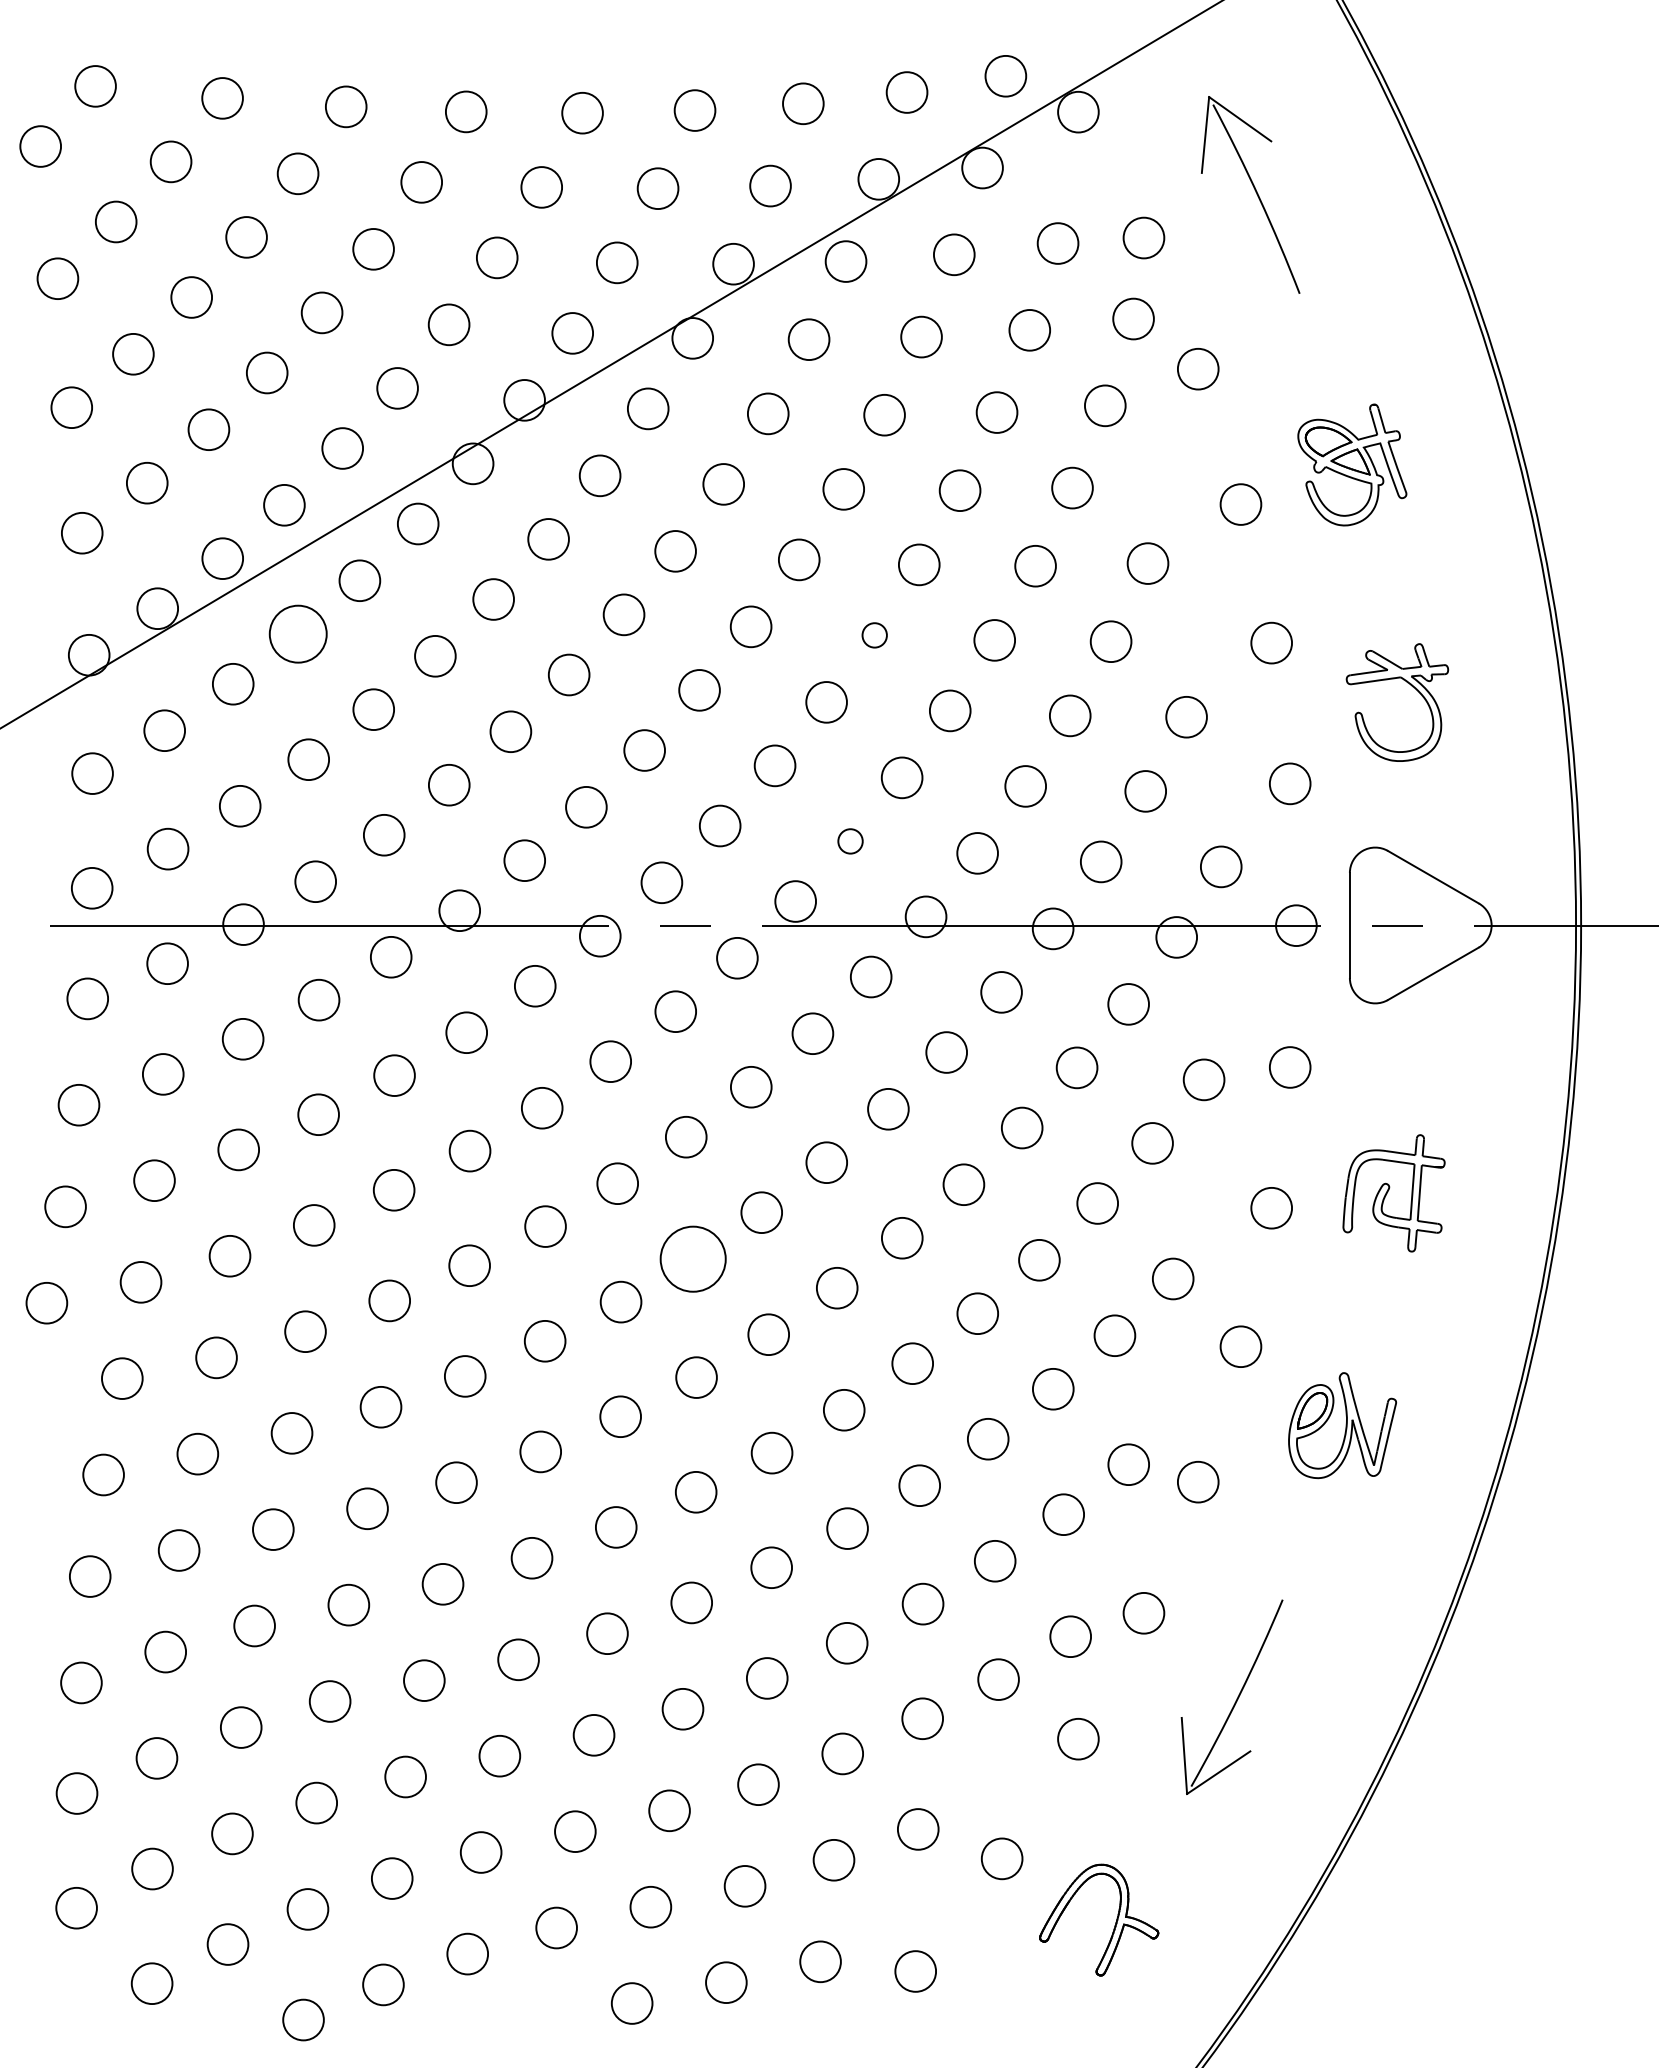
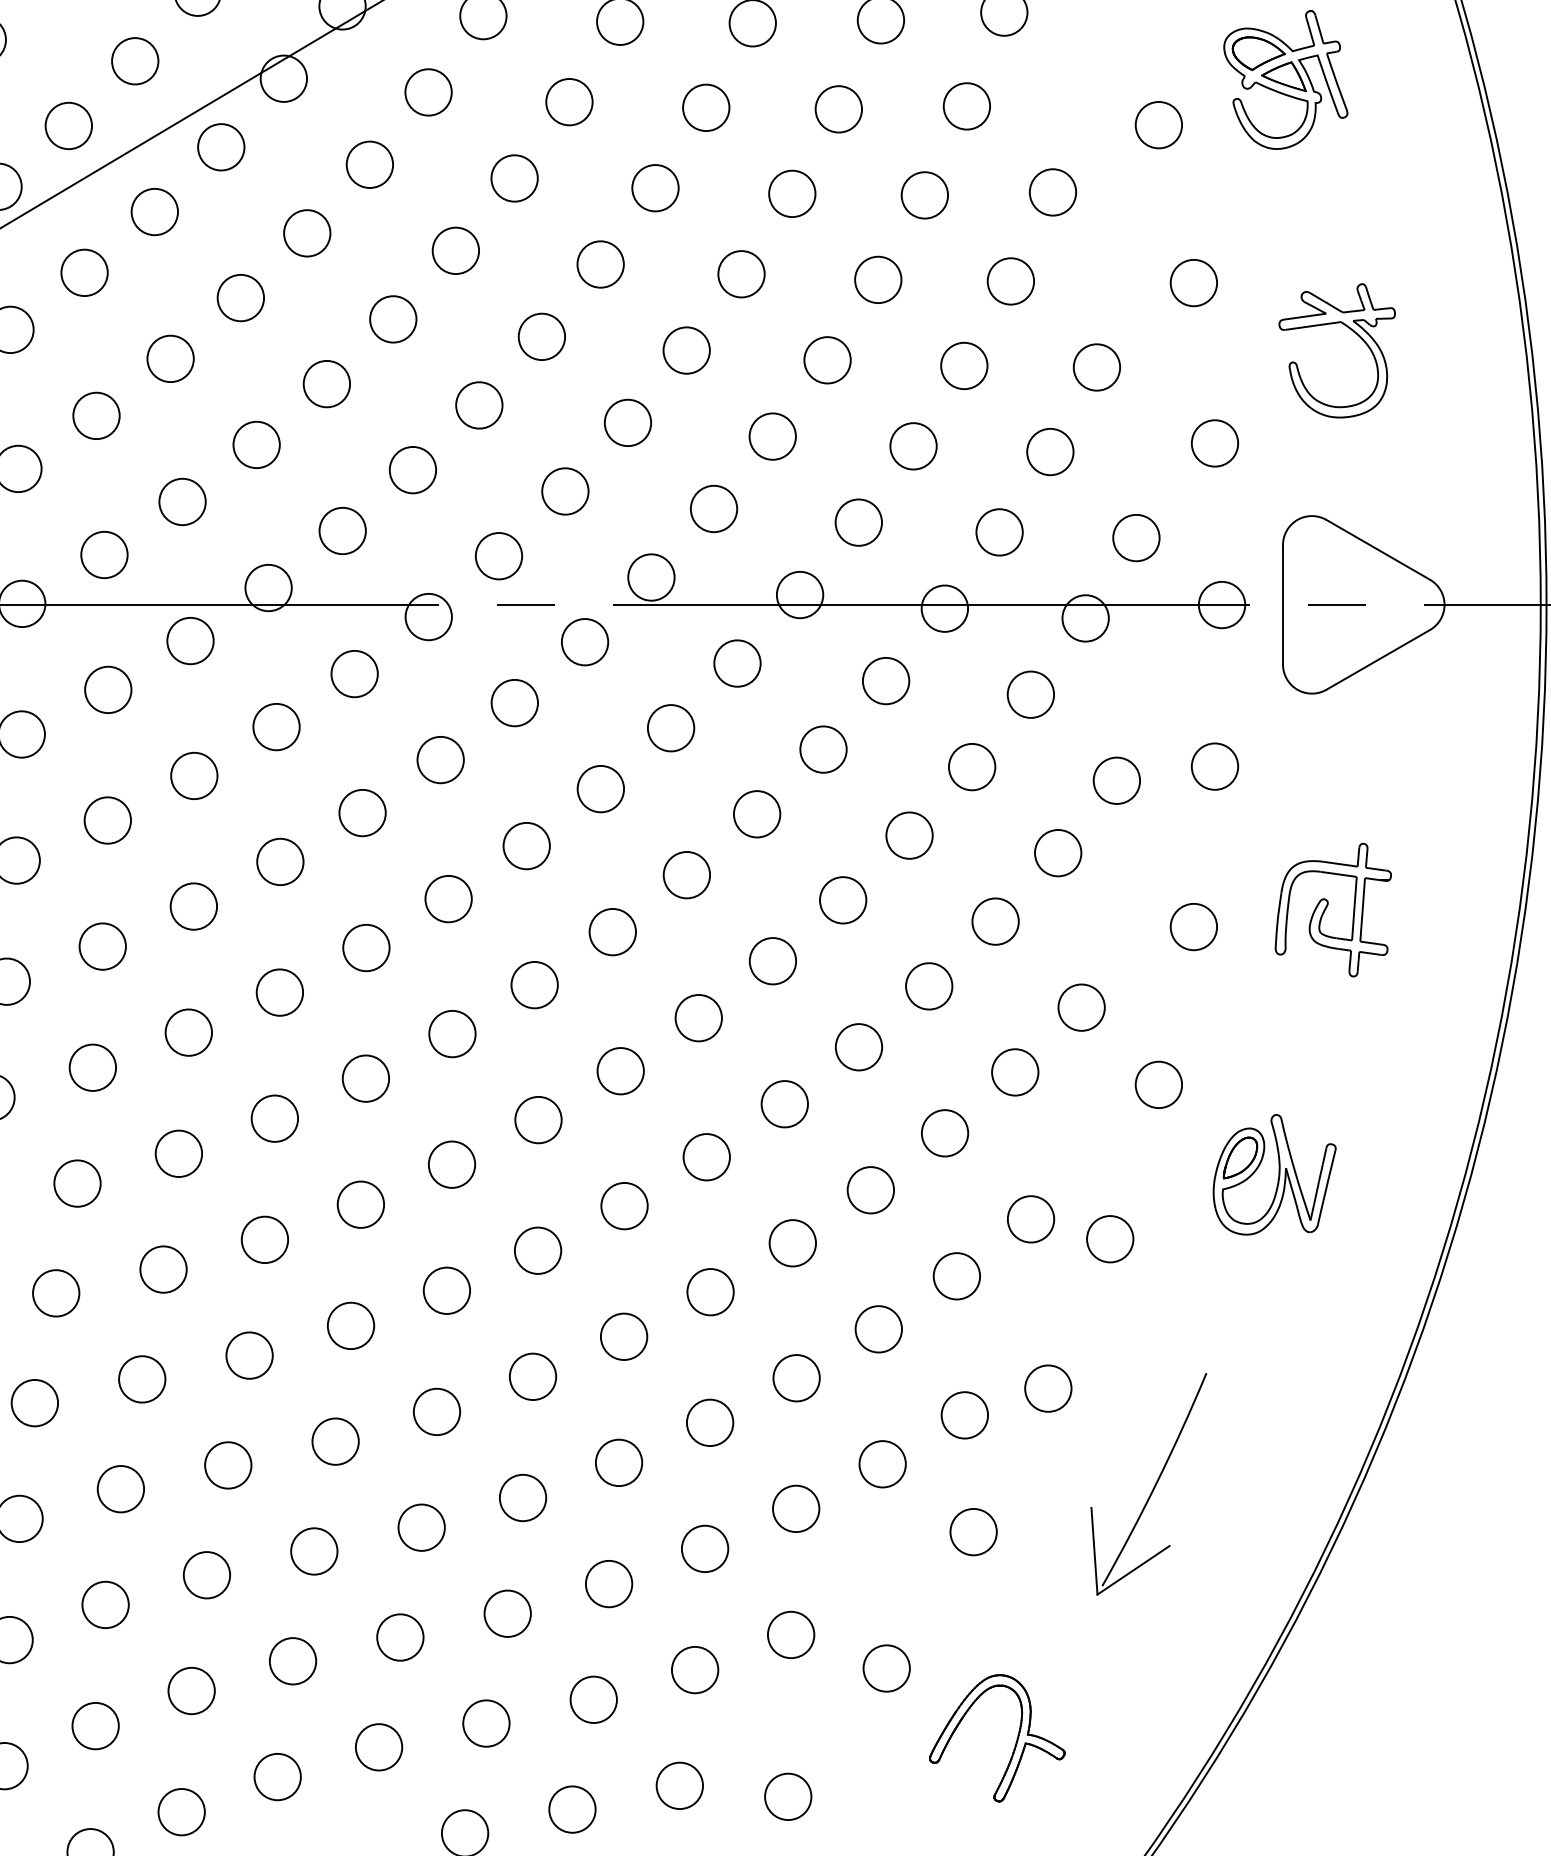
circle: (297, 633) -> (83, 272), size x0.71
circle: (874, 635) -> (741, 274), size x1.67
circle: (850, 841) -> (713, 509), size x1.67
circle: (692, 1258) -> (533, 984), size x0.62

